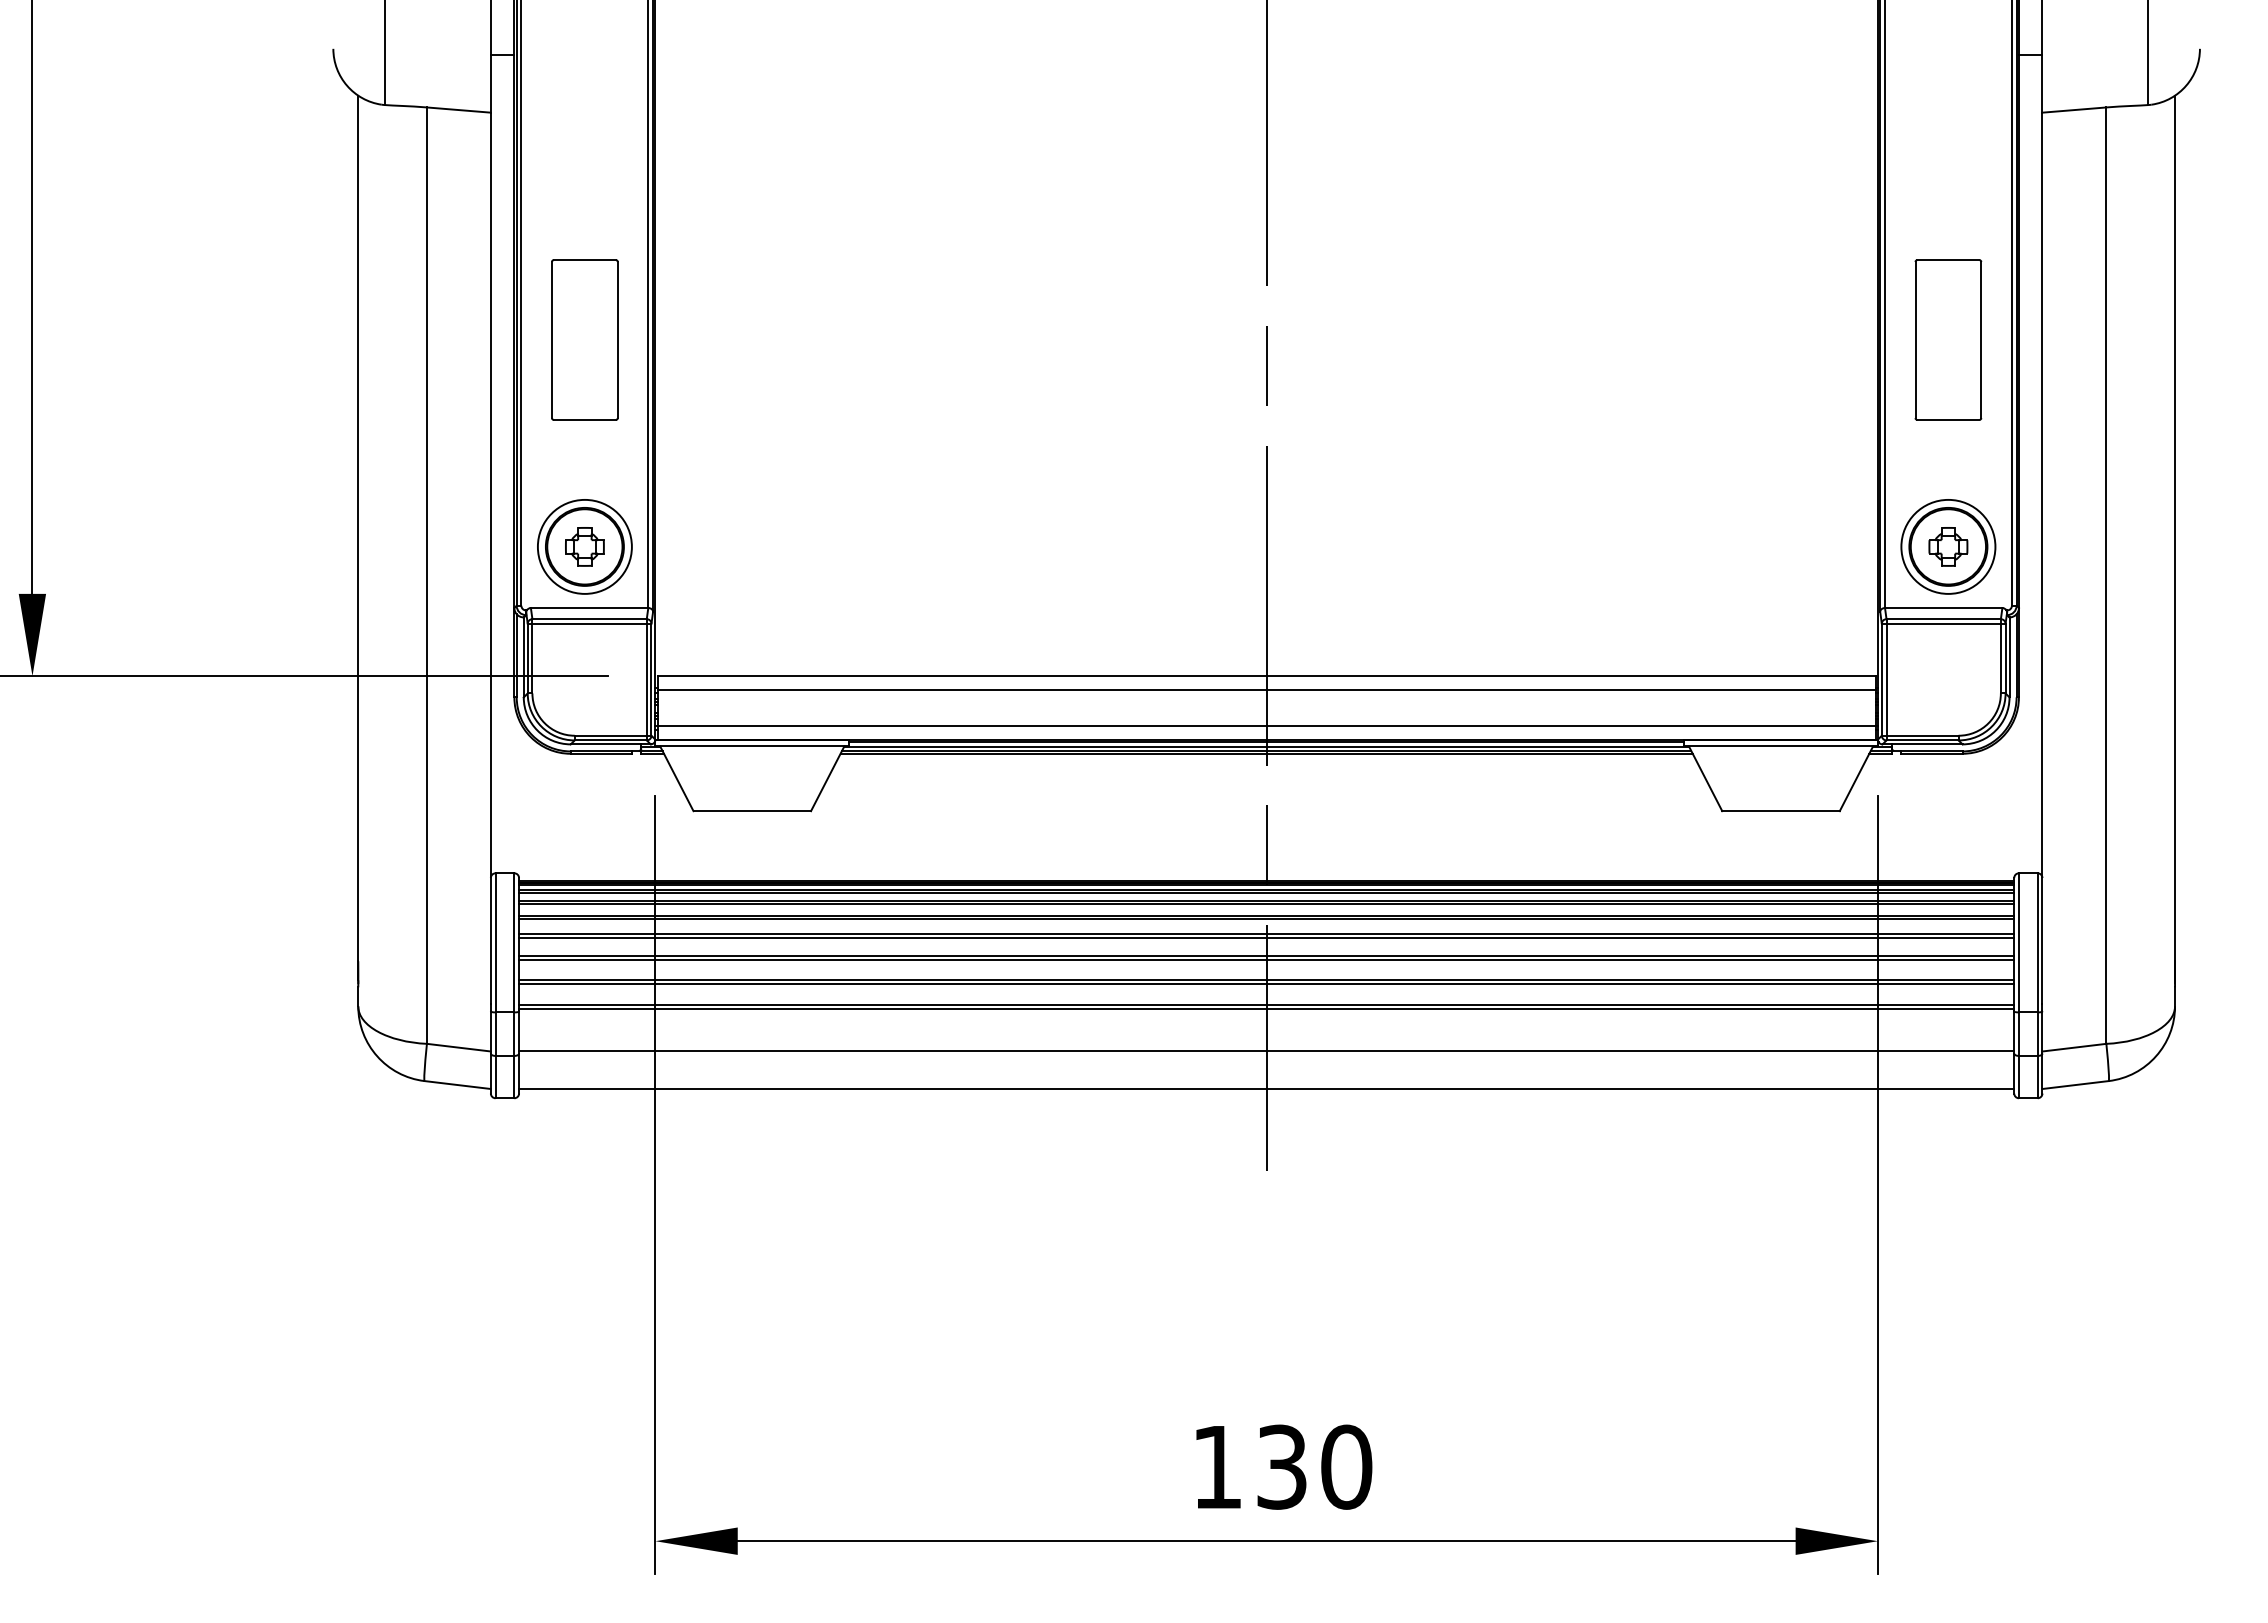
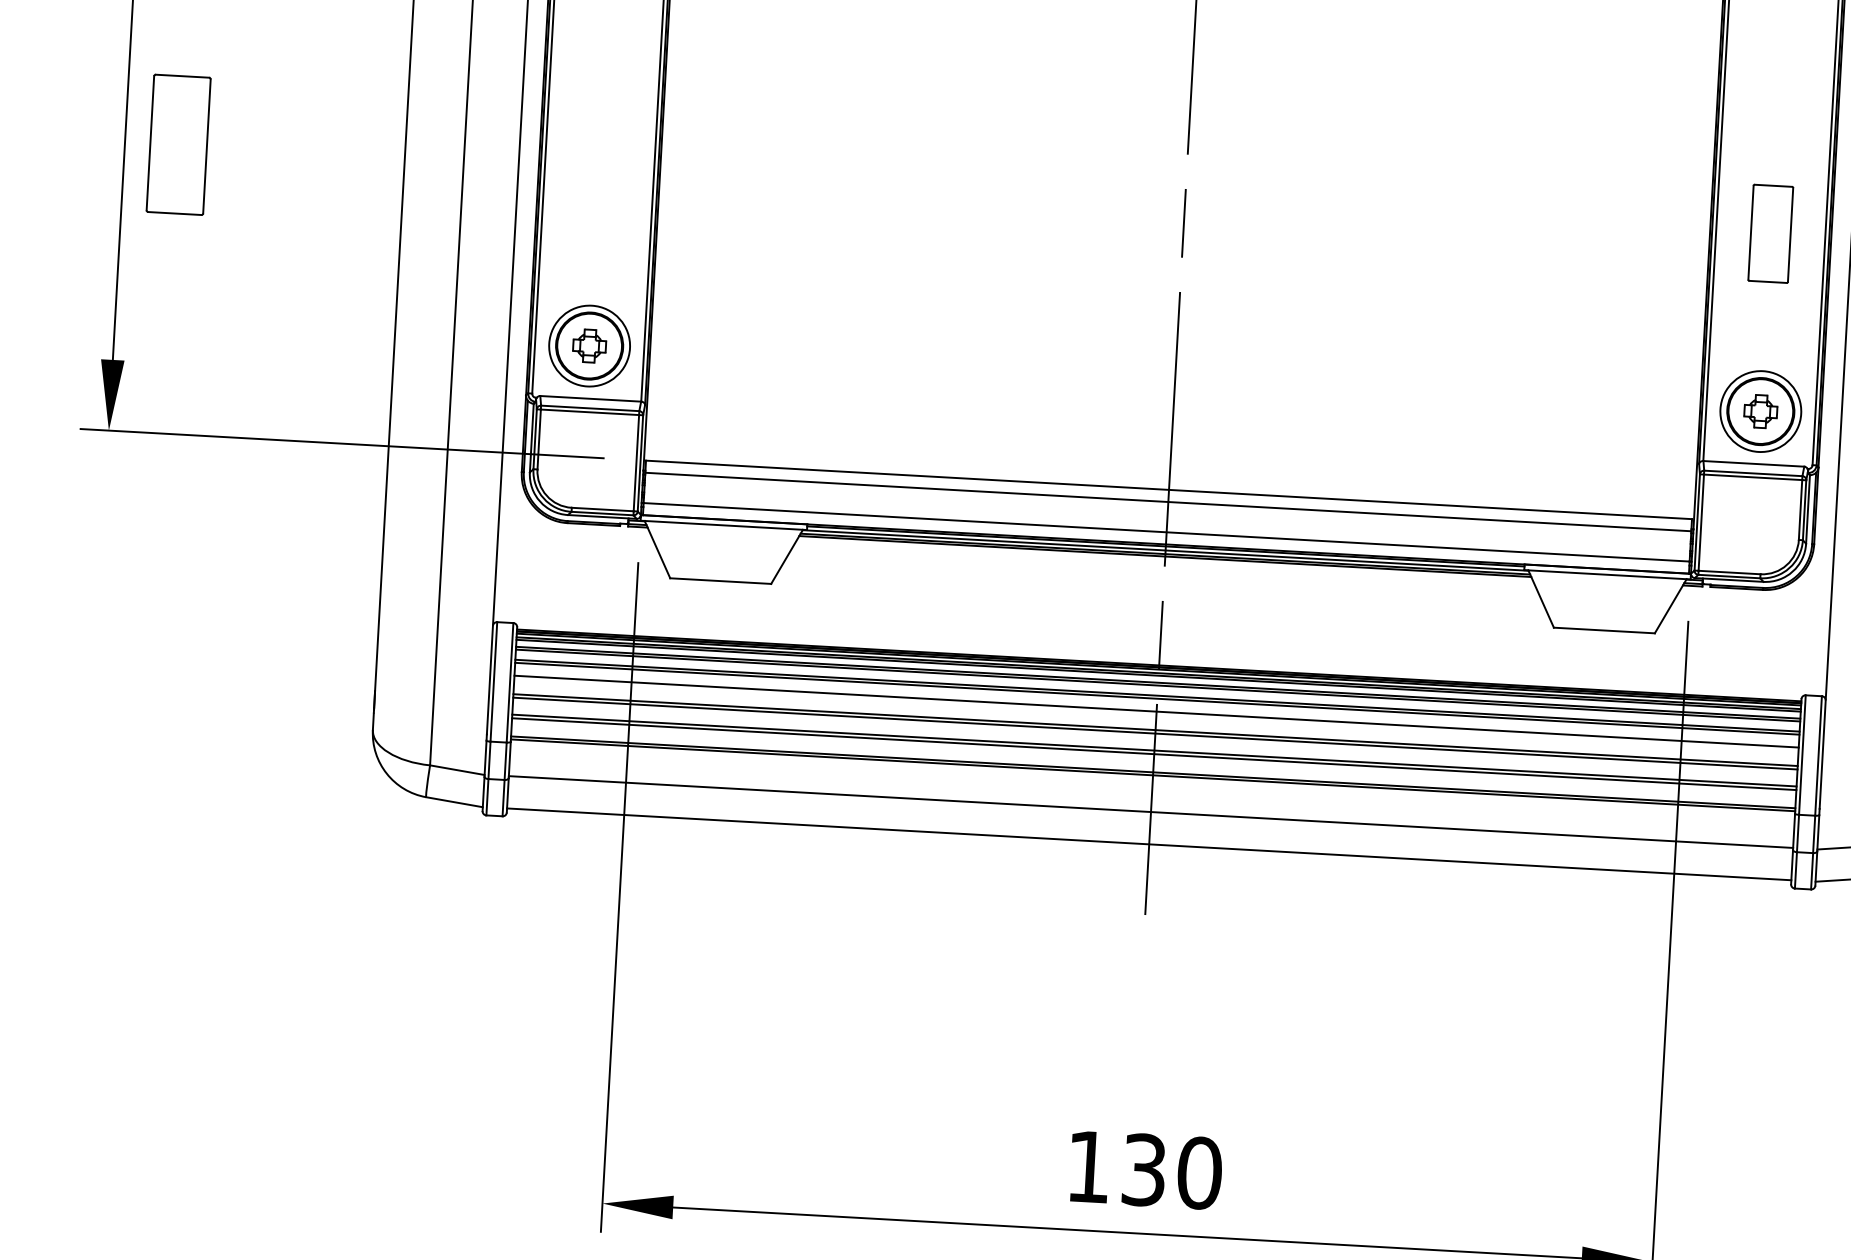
part: (584, 339) -> (178, 144), moved
part: (1948, 339) -> (1770, 233), size x0.7
line: (1266, 938) -> (1156, 715), removed

